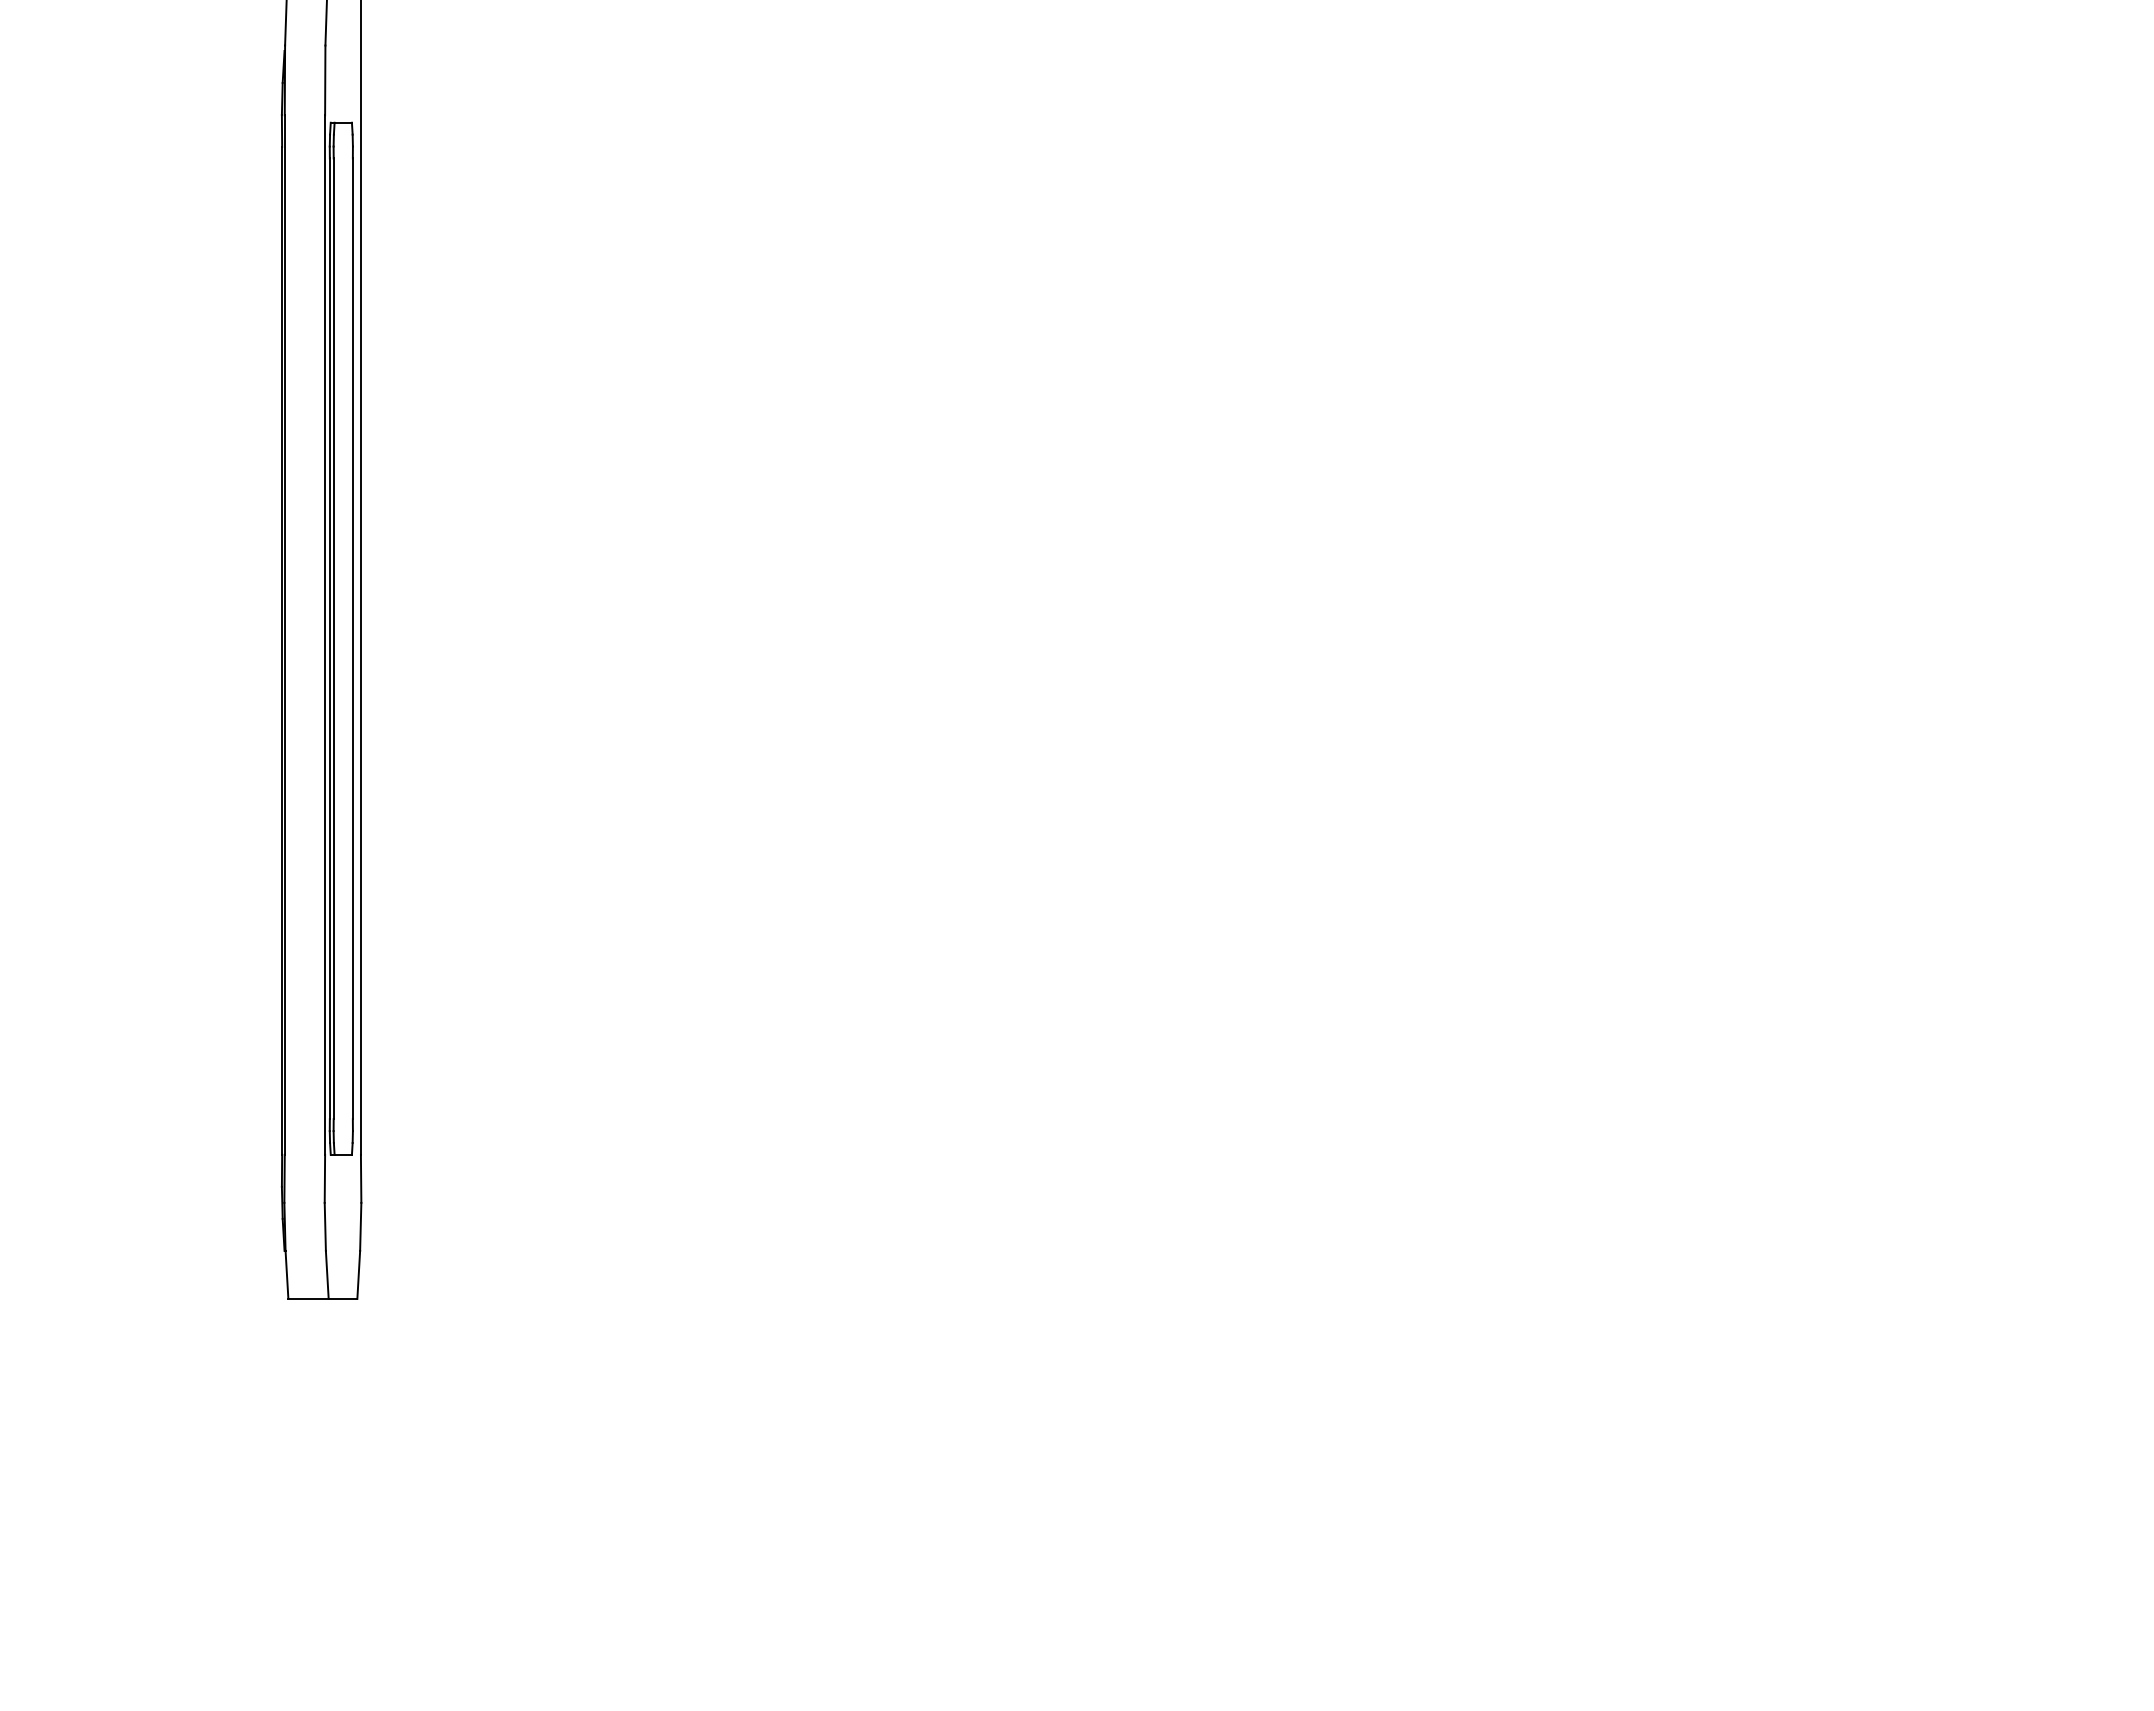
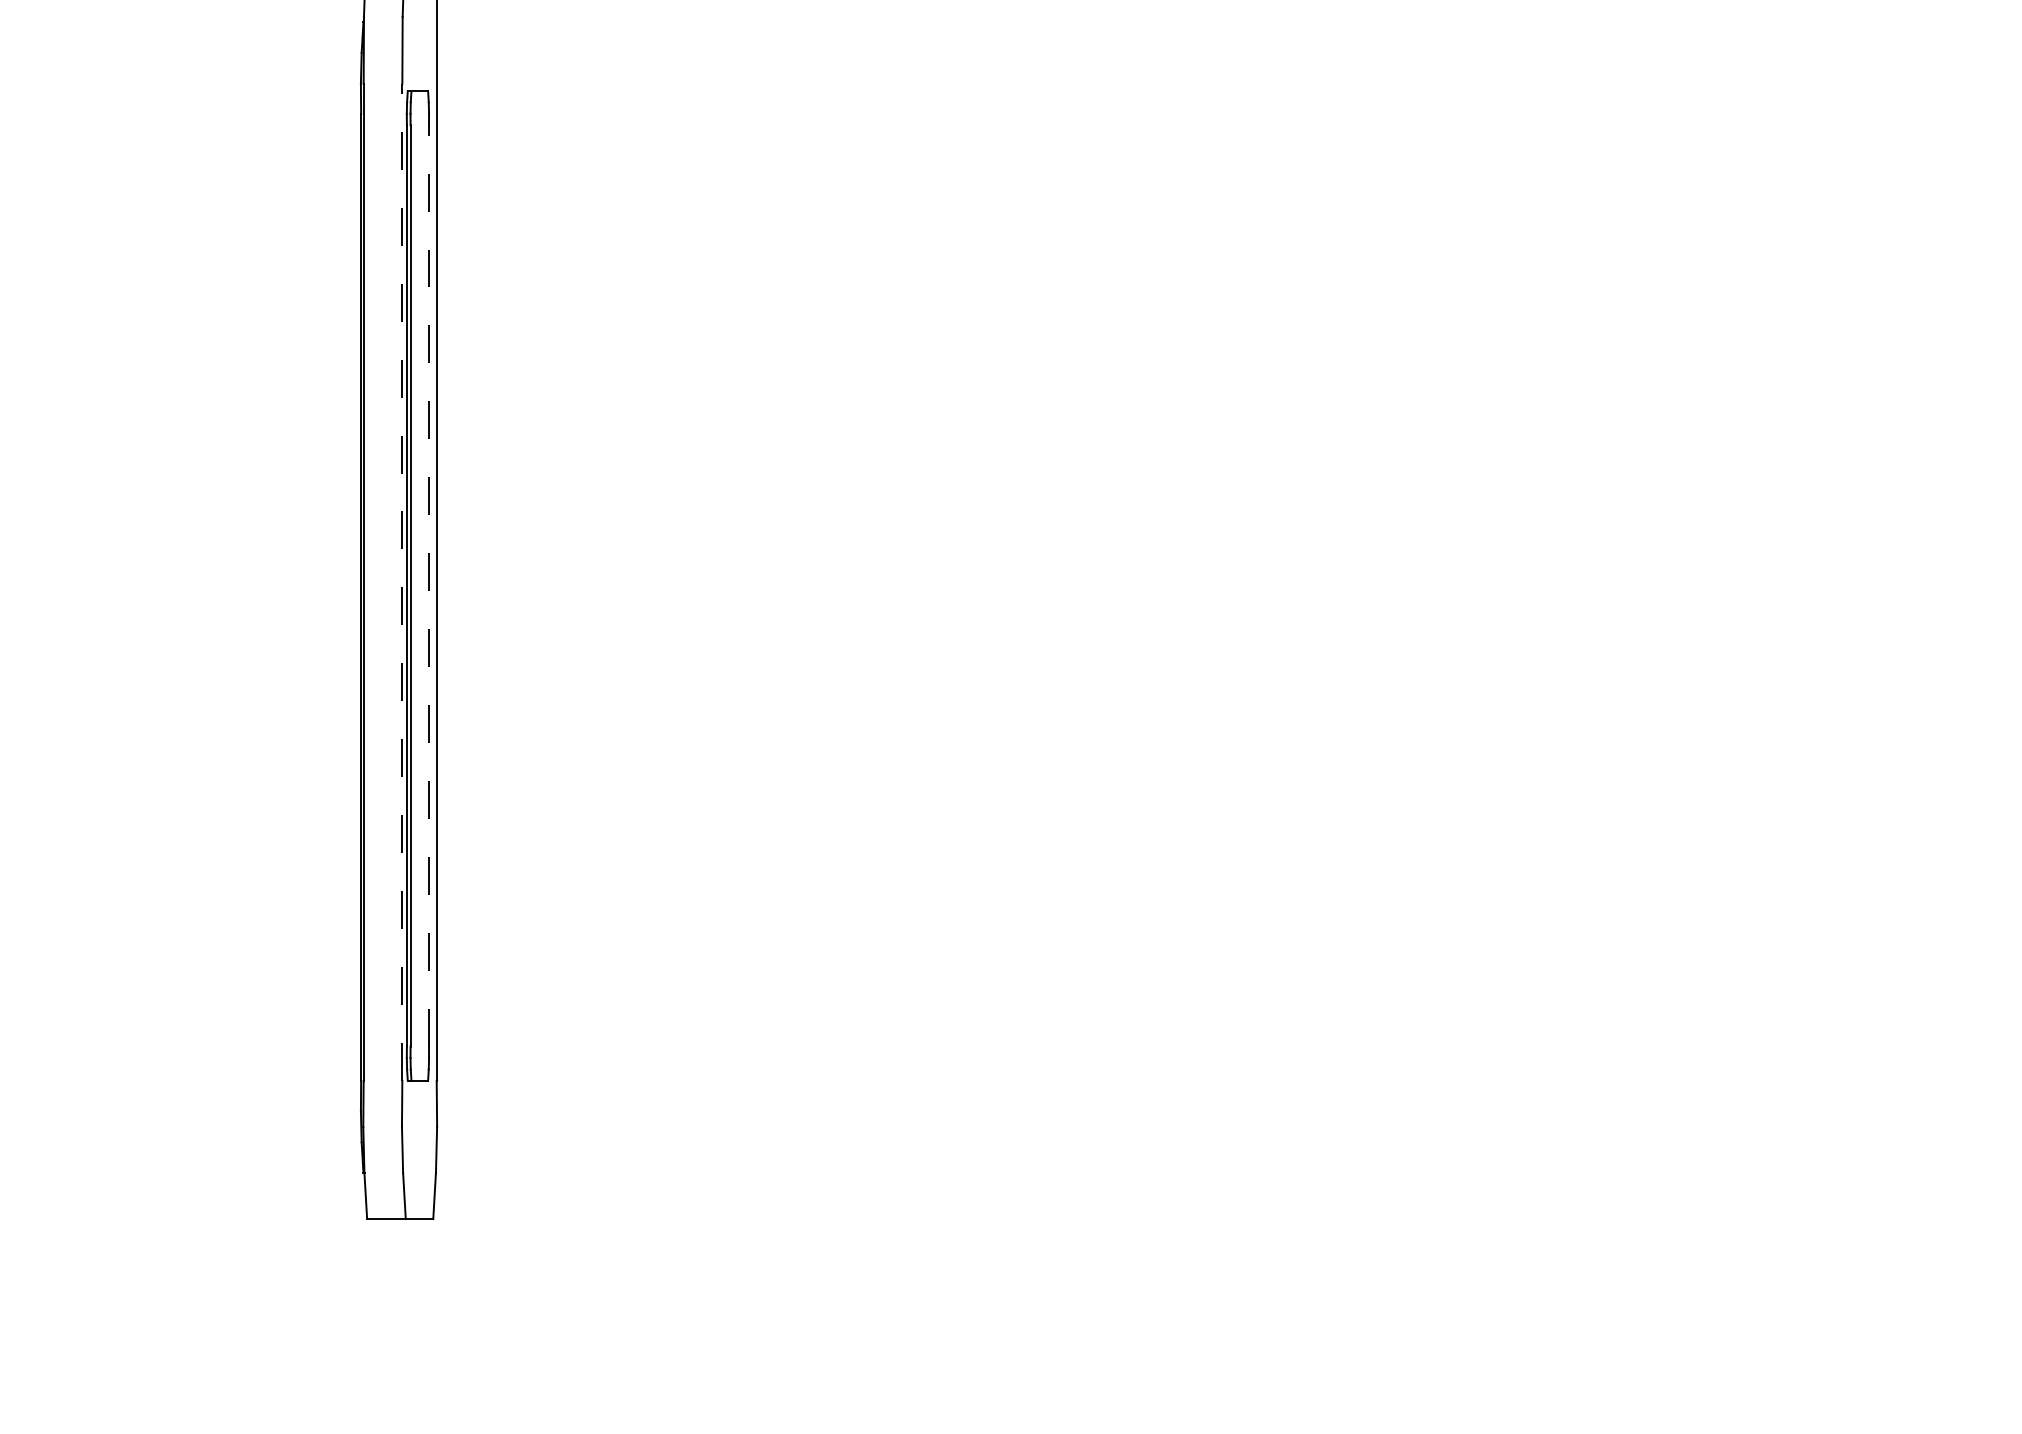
line: (325, 635) -> (402, 582), solid -> dashed
line: (352, 638) -> (428, 585), solid -> dashed

